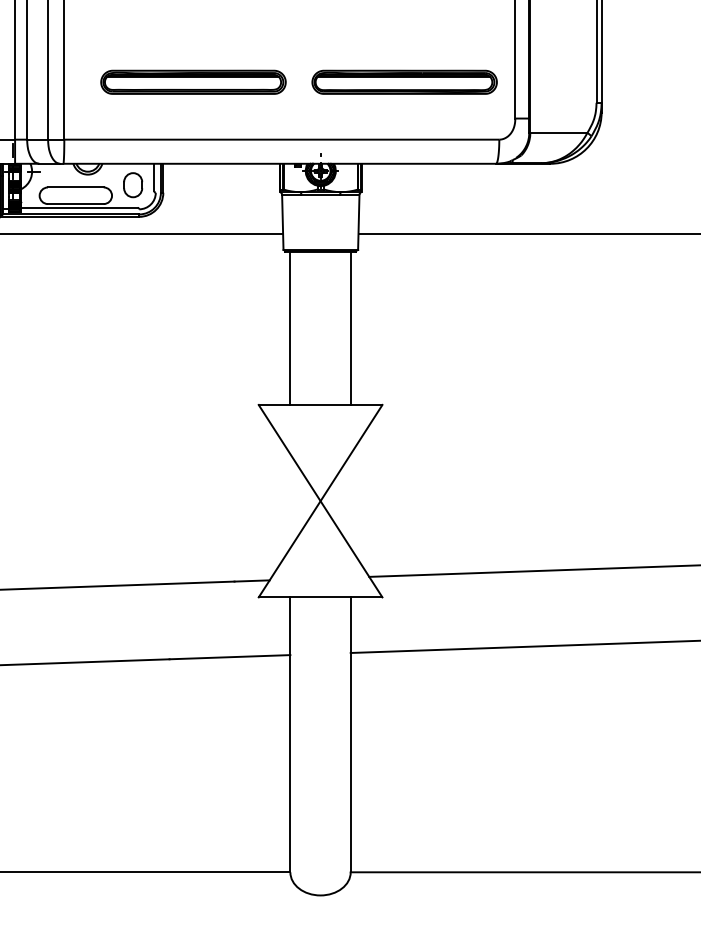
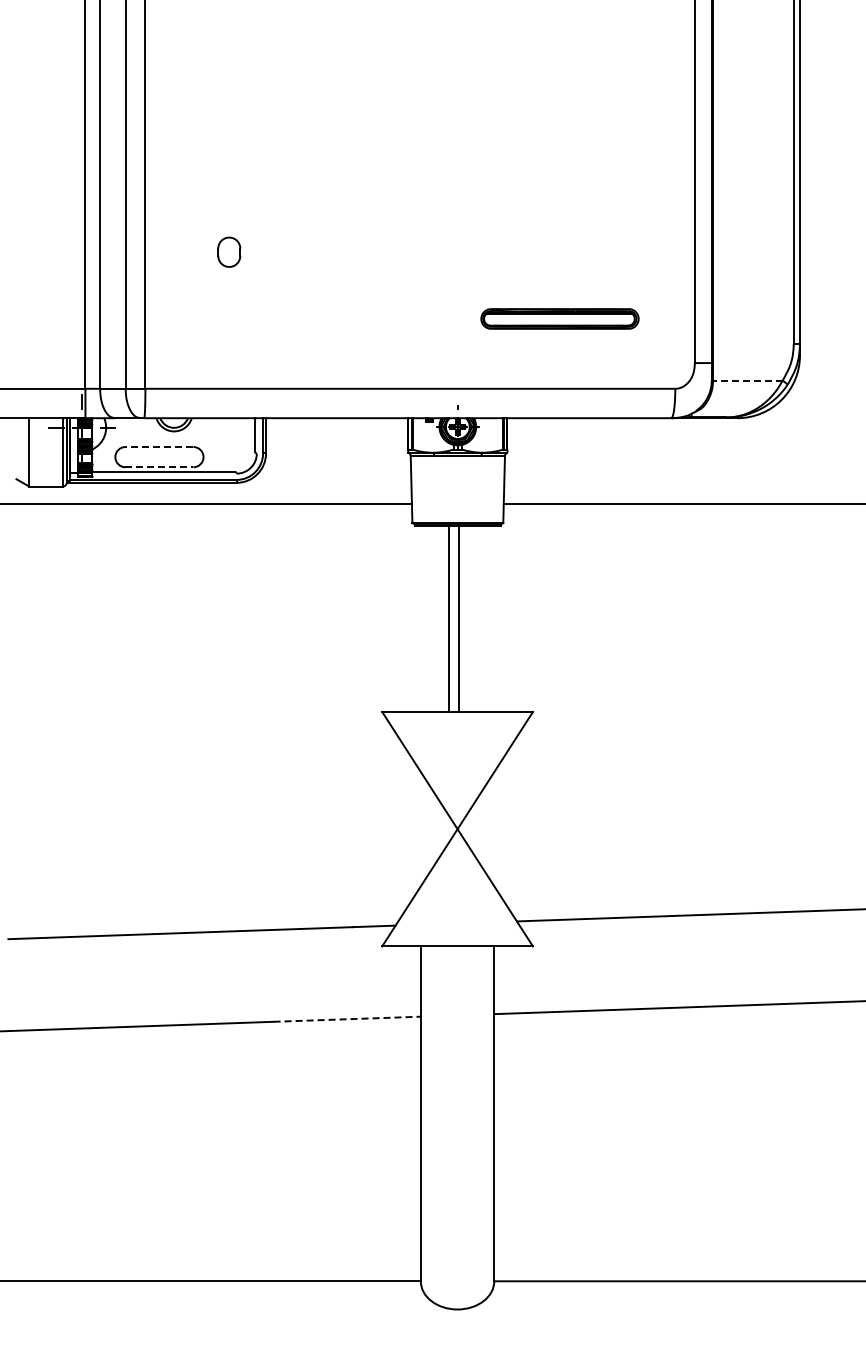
part: (193, 81) -> (302, 318), removed
part: (404, 81) -> (559, 318), size x0.7
line: (558, 132) -> (747, 380), solid -> dashed
part: (133, 184) -> (229, 251), moved
line: (75, 187) -> (159, 447), solid -> dashed
line: (75, 204) -> (159, 467), solid -> dashed
line: (290, 329) -> (458, 619), moved
line: (350, 329) -> (449, 619), moved
line: (230, 657) -> (347, 1019), solid -> dashed

